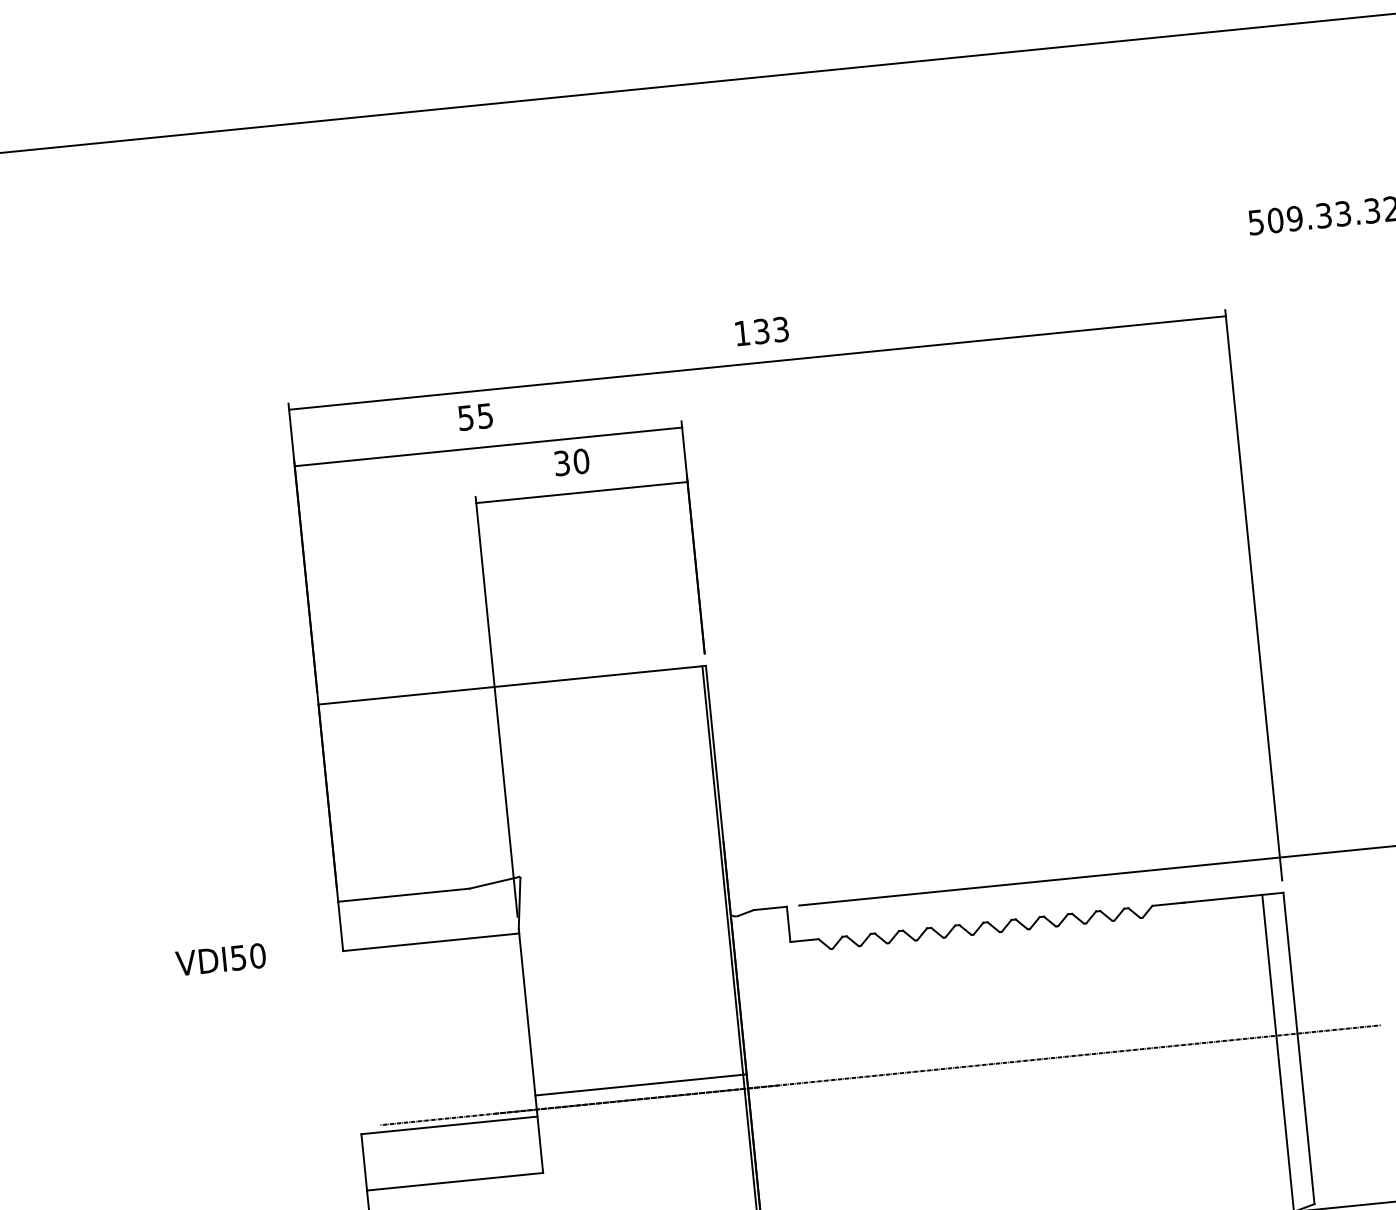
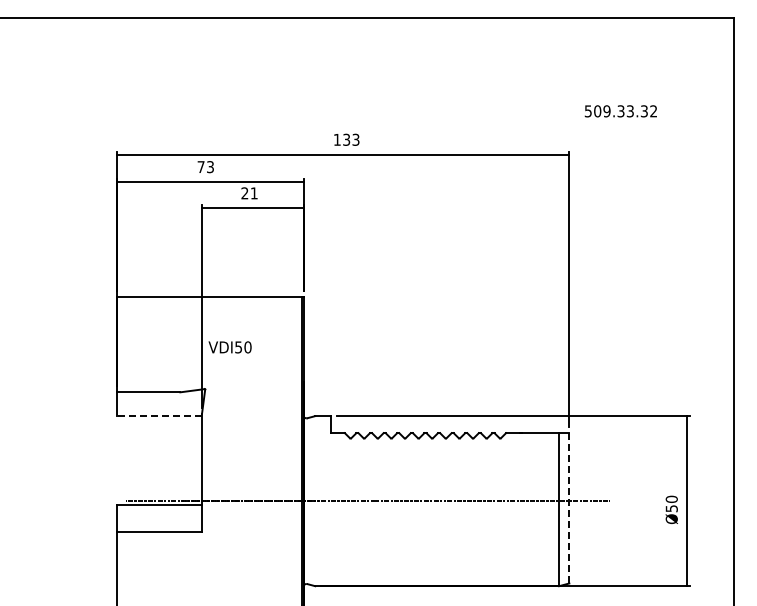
text: (475, 417) -> (205, 167), 55 -> 73
text: (571, 462) -> (249, 193), 30 -> 21
line: (431, 943) -> (159, 416), solid -> dashed
text: (219, 959) -> (229, 347), moved
line: (1299, 1046) -> (569, 507), solid -> dashed
line: (642, 1085) -> (253, 494), removed

